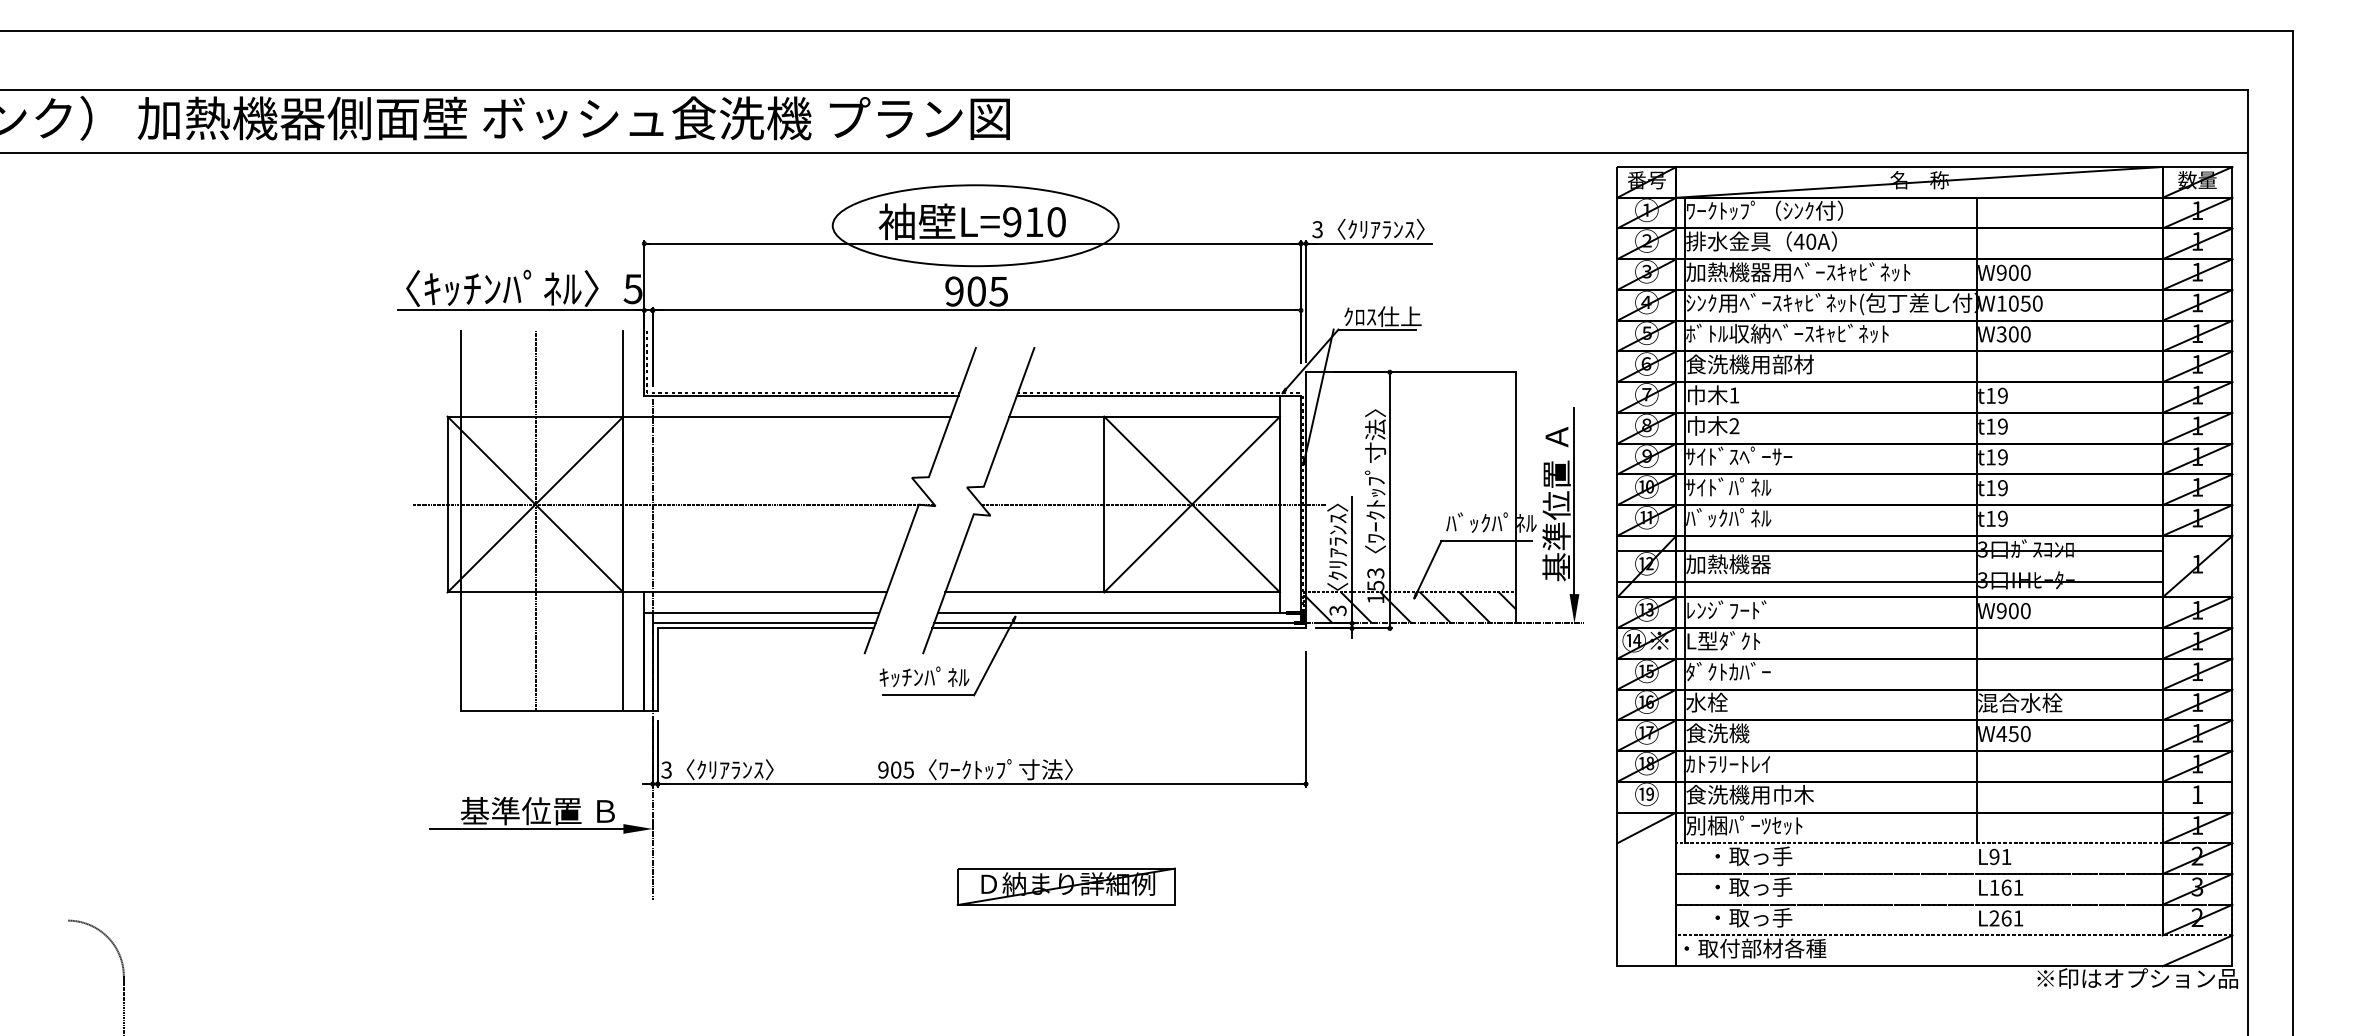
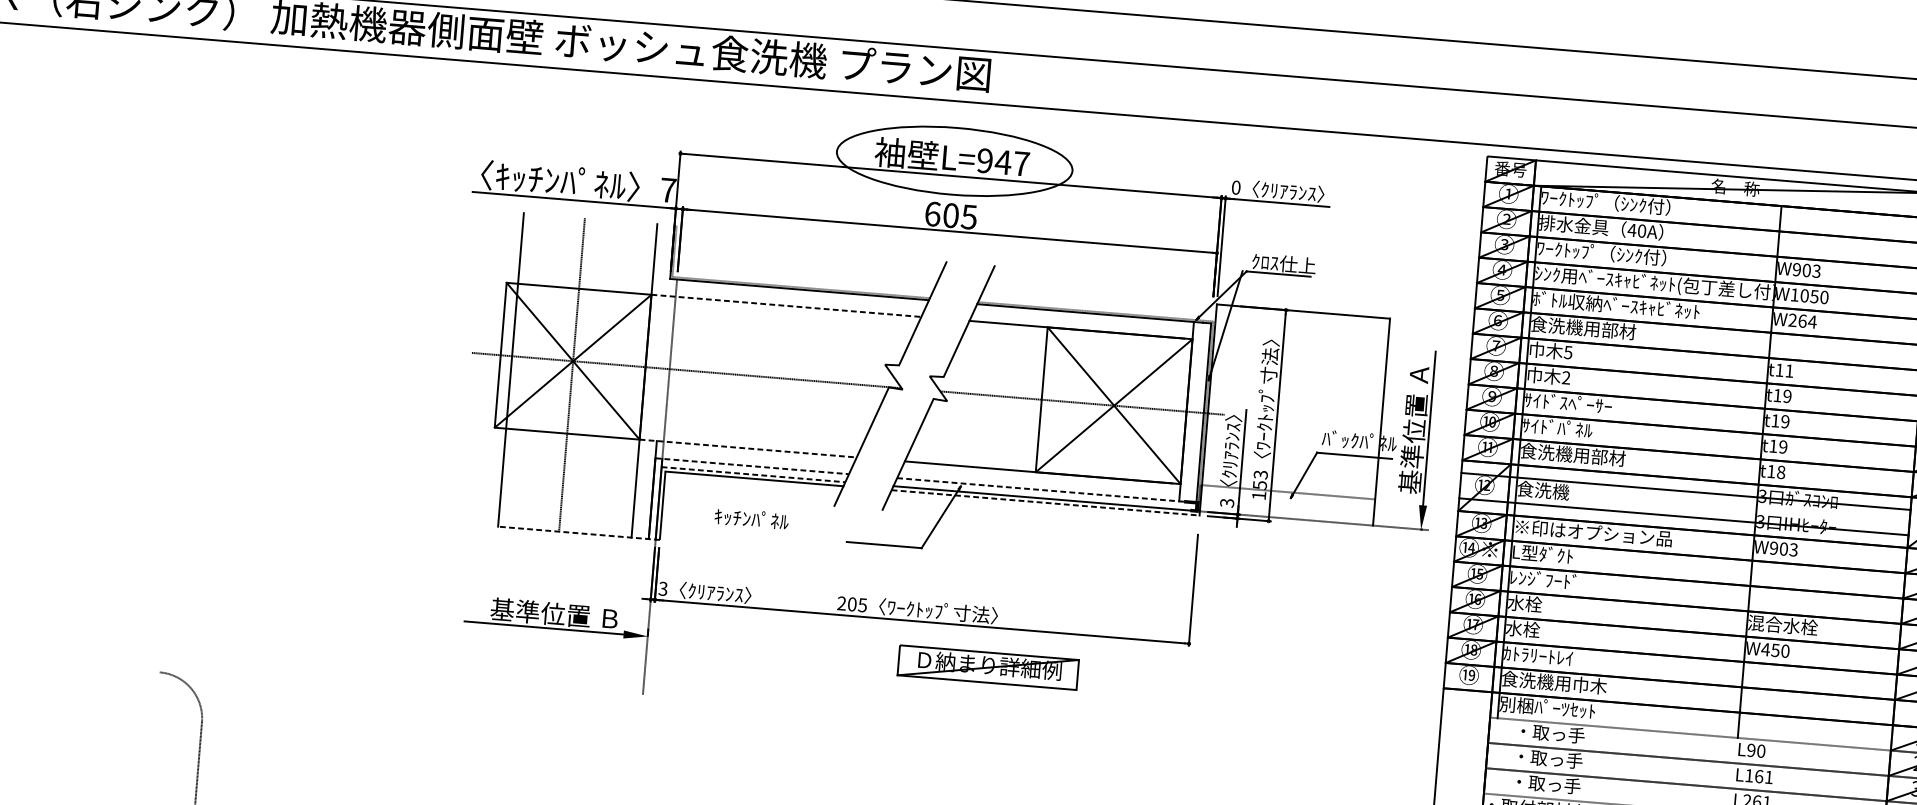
text: (1044, 222) -> (1011, 163), L=910 -> L=947
text: (1317, 229) -> (1236, 187), 3 -> 0
text: (1798, 272) -> (1629, 255), 加熱機器用ﾍﾞｰｽｷｬﾋﾞﾈｯﾄ -> ﾜｰｸﾄｯﾌﾟ（ｼﾝｸ付）
text: (2025, 272) -> (1816, 270), W900 -> W903
text: (632, 289) -> (667, 190), 5 -> 7
text: (954, 291) -> (932, 214), 905 -> 605
text: (2013, 334) -> (1802, 321), W300 -> W264
text: (1734, 395) -> (1568, 352), 1 -> 5
text: (2002, 395) -> (1789, 370), t19 -> t11
line: (787, 416) -> (786, 305), solid -> dashed
text: (1749, 518) -> (1572, 454), ﾊﾞｯｸﾊﾟﾈﾙ -> 食洗機用部材
text: (2002, 518) -> (1780, 472), t19 -> t18
text: (1728, 564) -> (1552, 491), 加熱機器 -> 食洗機
line: (755, 592) -> (748, 448), solid -> dashed
hatch: (1410, 607) -> (1287, 505), removed
text: (1782, 610) -> (1593, 533), ﾚﾝｼﾞﾌｰﾄﾞ -> ※印はオプション品
text: (2025, 611) -> (1793, 550), W900 -> W903
line: (762, 613) -> (752, 466), solid -> dashed
line: (1119, 613) -> (1046, 490), solid -> dashed
line: (764, 623) -> (753, 474), solid -> dashed
line: (1119, 628) -> (1045, 502), solid -> dashed
text: (1728, 671) -> (1544, 579), ﾀﾞｸﾄｶﾊﾞｰ -> ﾚﾝｼﾞﾌｰﾄﾞ
text: (924, 676) -> (751, 518), moved
line: (559, 711) -> (578, 533), solid -> dashed
text: (1717, 733) -> (1531, 629), 食洗機 -> 水栓
text: (883, 769) -> (841, 603), 905 -> 205
line: (1646, 827) -> (1466, 702), removed
text: (2006, 856) -> (1761, 750), L91 -> L90
part: (1065, 886) -> (987, 667), moved

